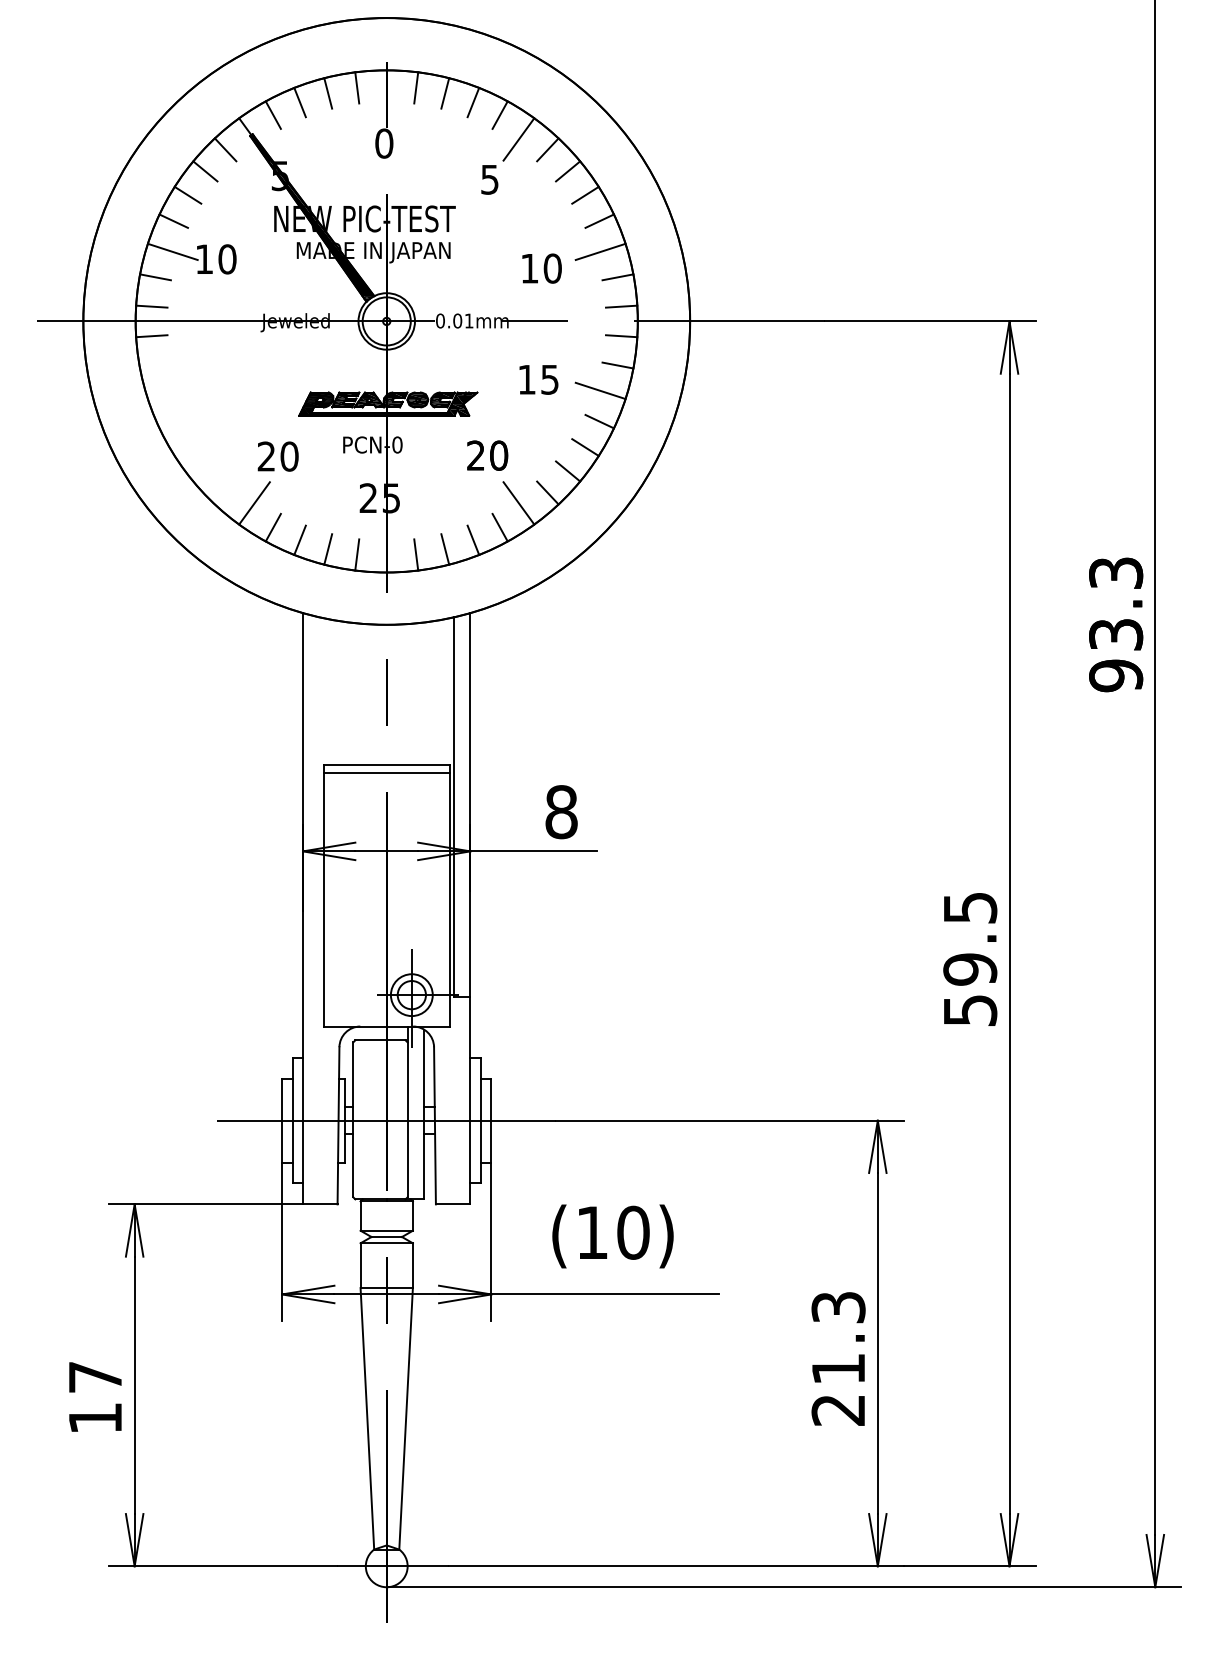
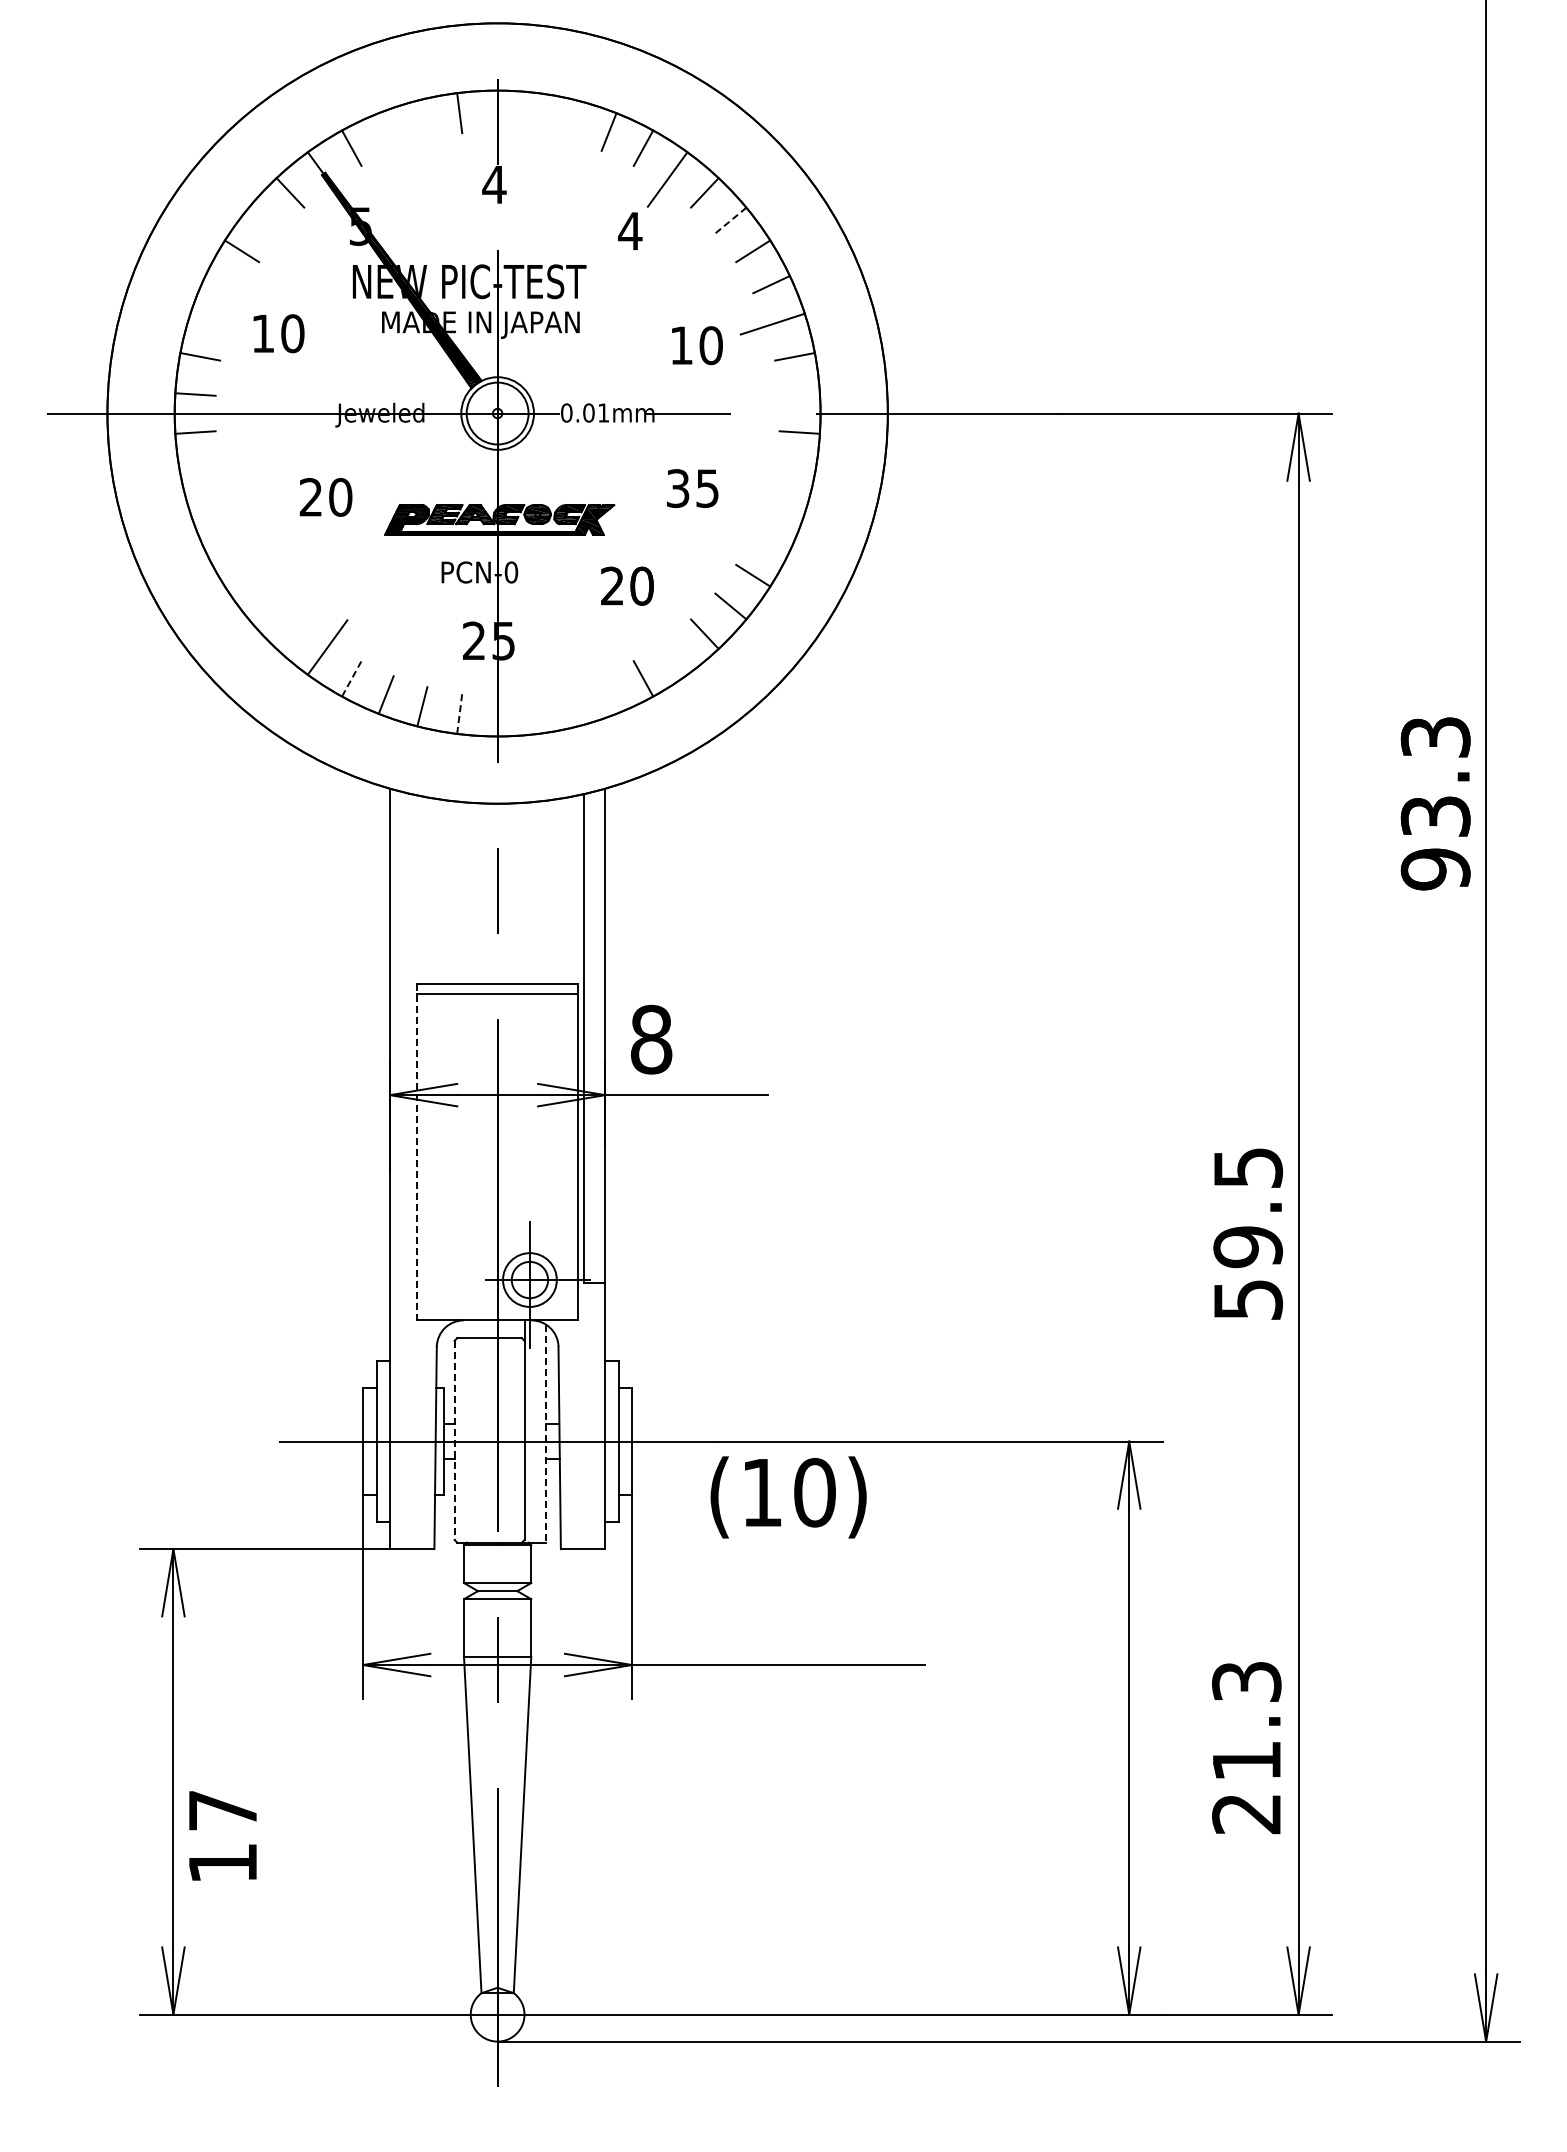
line: (416, 88) -> (535, 113), removed
line: (328, 92) -> (422, 119), removed
line: (444, 92) -> (572, 119), removed
line: (299, 102) -> (385, 131), removed
text: (384, 143) -> (494, 184), 0 -> 4
line: (204, 171) -> (263, 220), removed
line: (567, 171) -> (730, 220), solid -> dashed
text: (490, 179) -> (630, 231), 5 -> 4
line: (173, 221) -> (223, 284), removed
line: (172, 251) -> (222, 323), removed
line: (621, 306) -> (799, 394), removed
line: (617, 365) -> (794, 470), removed
text: (527, 379) -> (678, 488), 15 -> 35
line: (600, 390) -> (772, 502), removed
line: (599, 421) -> (771, 542), removed
text: (277, 456) -> (325, 497), moved
line: (518, 503) -> (667, 647), removed
line: (273, 527) -> (352, 678), solid -> dashed
line: (472, 539) -> (608, 694), removed
line: (444, 549) -> (572, 706), removed
line: (357, 554) -> (459, 713), solid -> dashed
line: (416, 554) -> (535, 713), removed
text: (561, 812) -> (651, 1039), moved
line: (323, 895) -> (416, 1152), solid -> dashed
line: (424, 1115) -> (546, 1434), solid -> dashed
line: (353, 1119) -> (454, 1440), solid -> dashed
text: (612, 1236) -> (788, 1497), moved
text: (838, 1359) -> (1246, 1748), moved
text: (95, 1396) -> (222, 1835), moved

